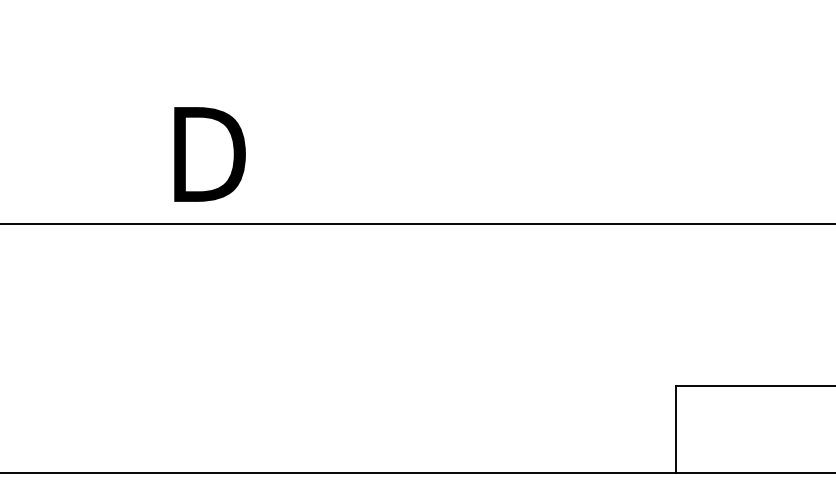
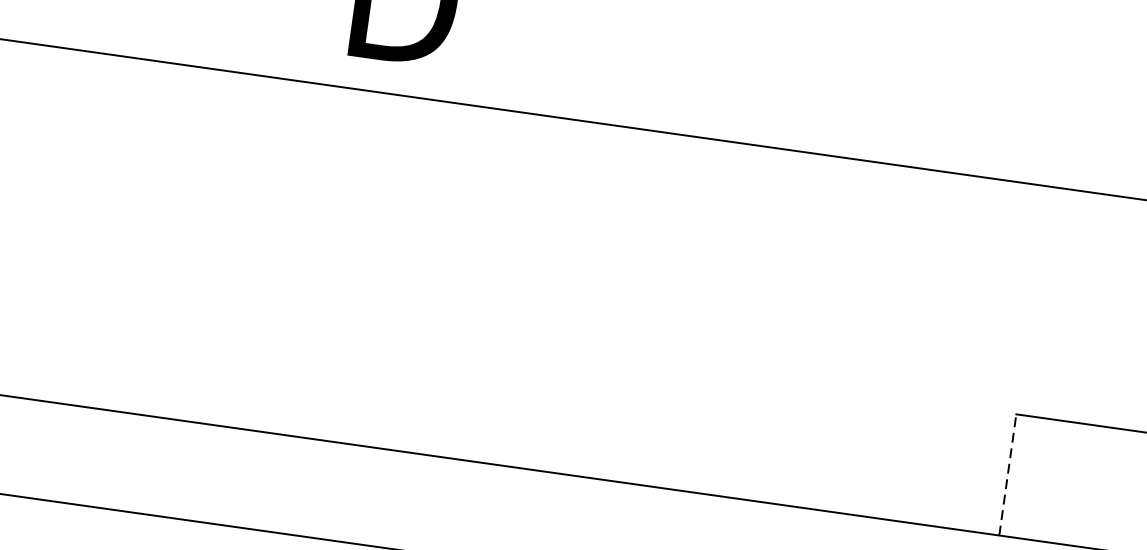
line: (675, 429) -> (1007, 474), solid -> dashed

